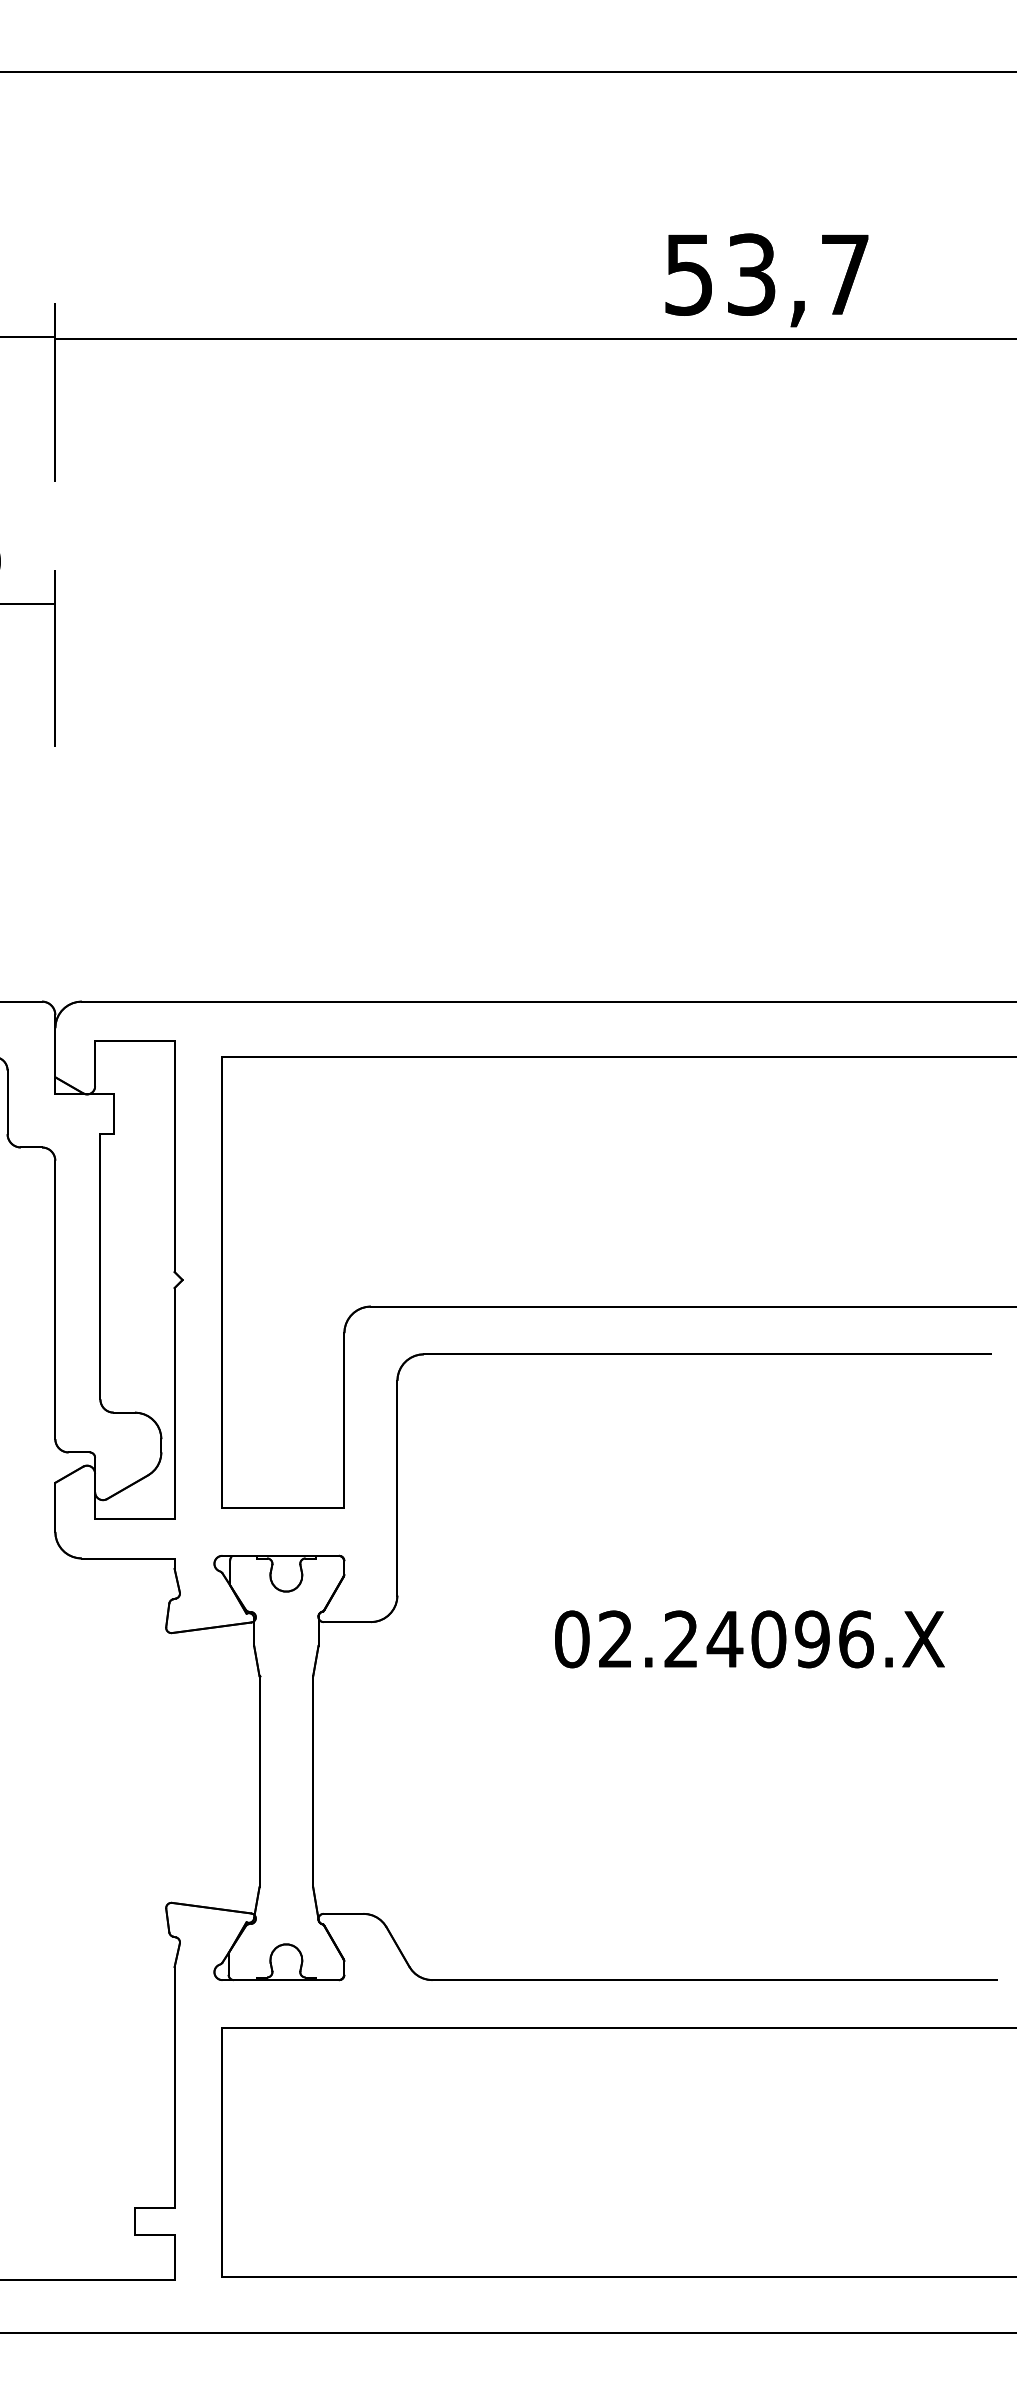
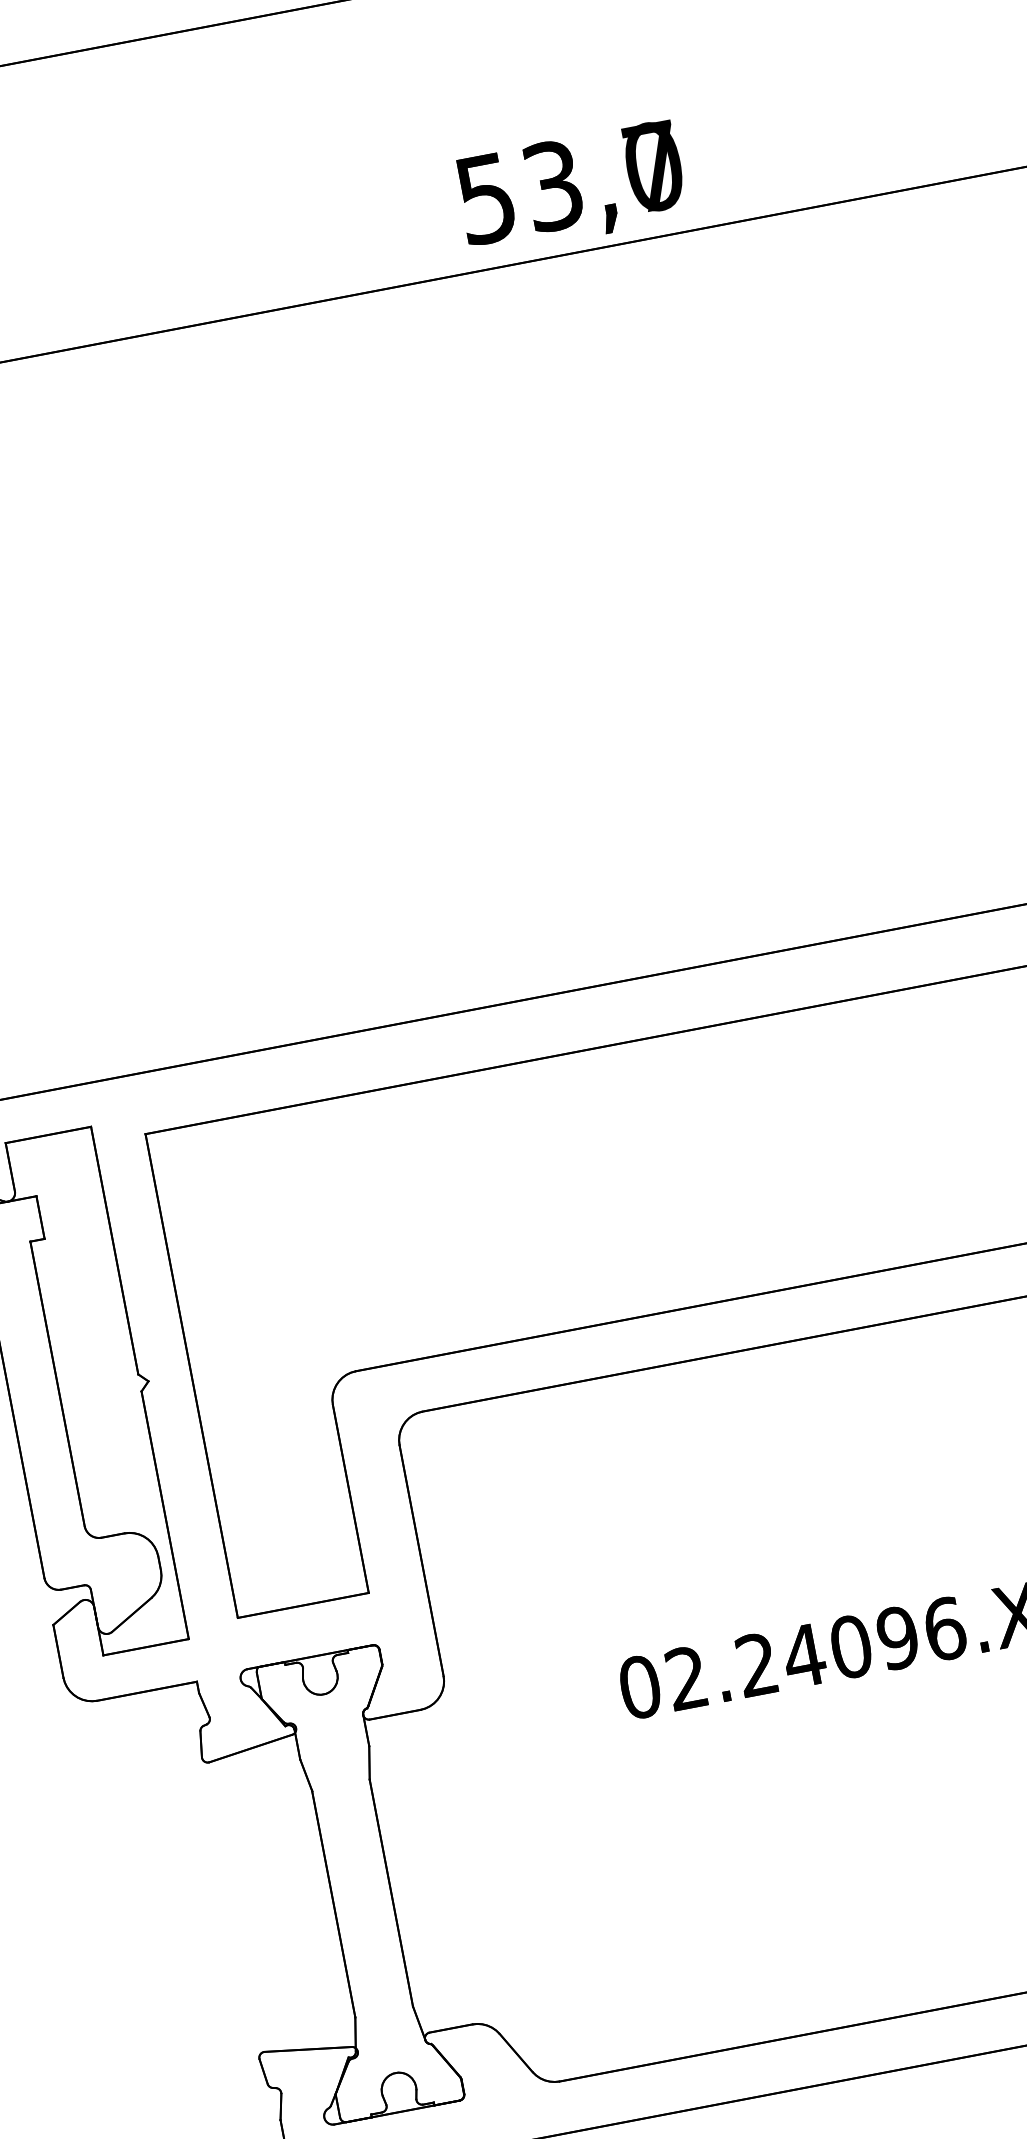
text: (845, 274) -> (653, 166), 53,7 -> 53,0

